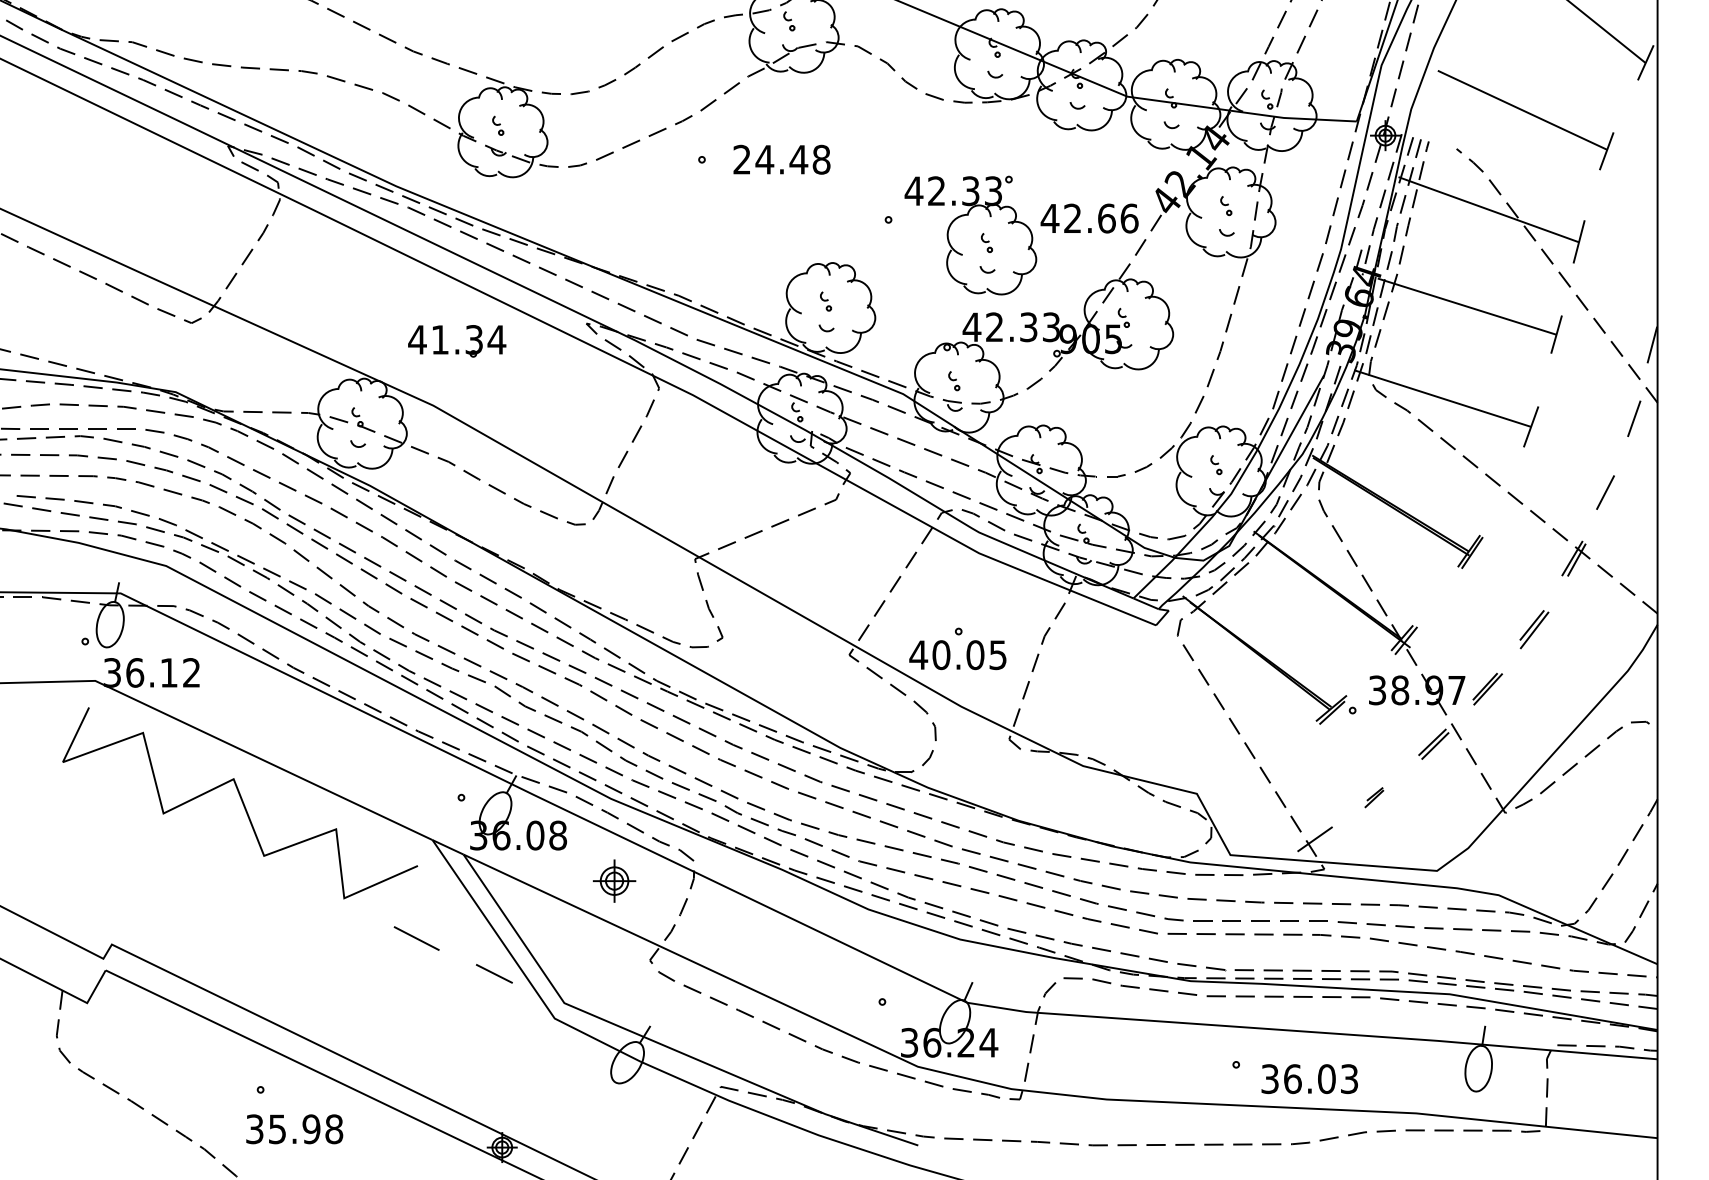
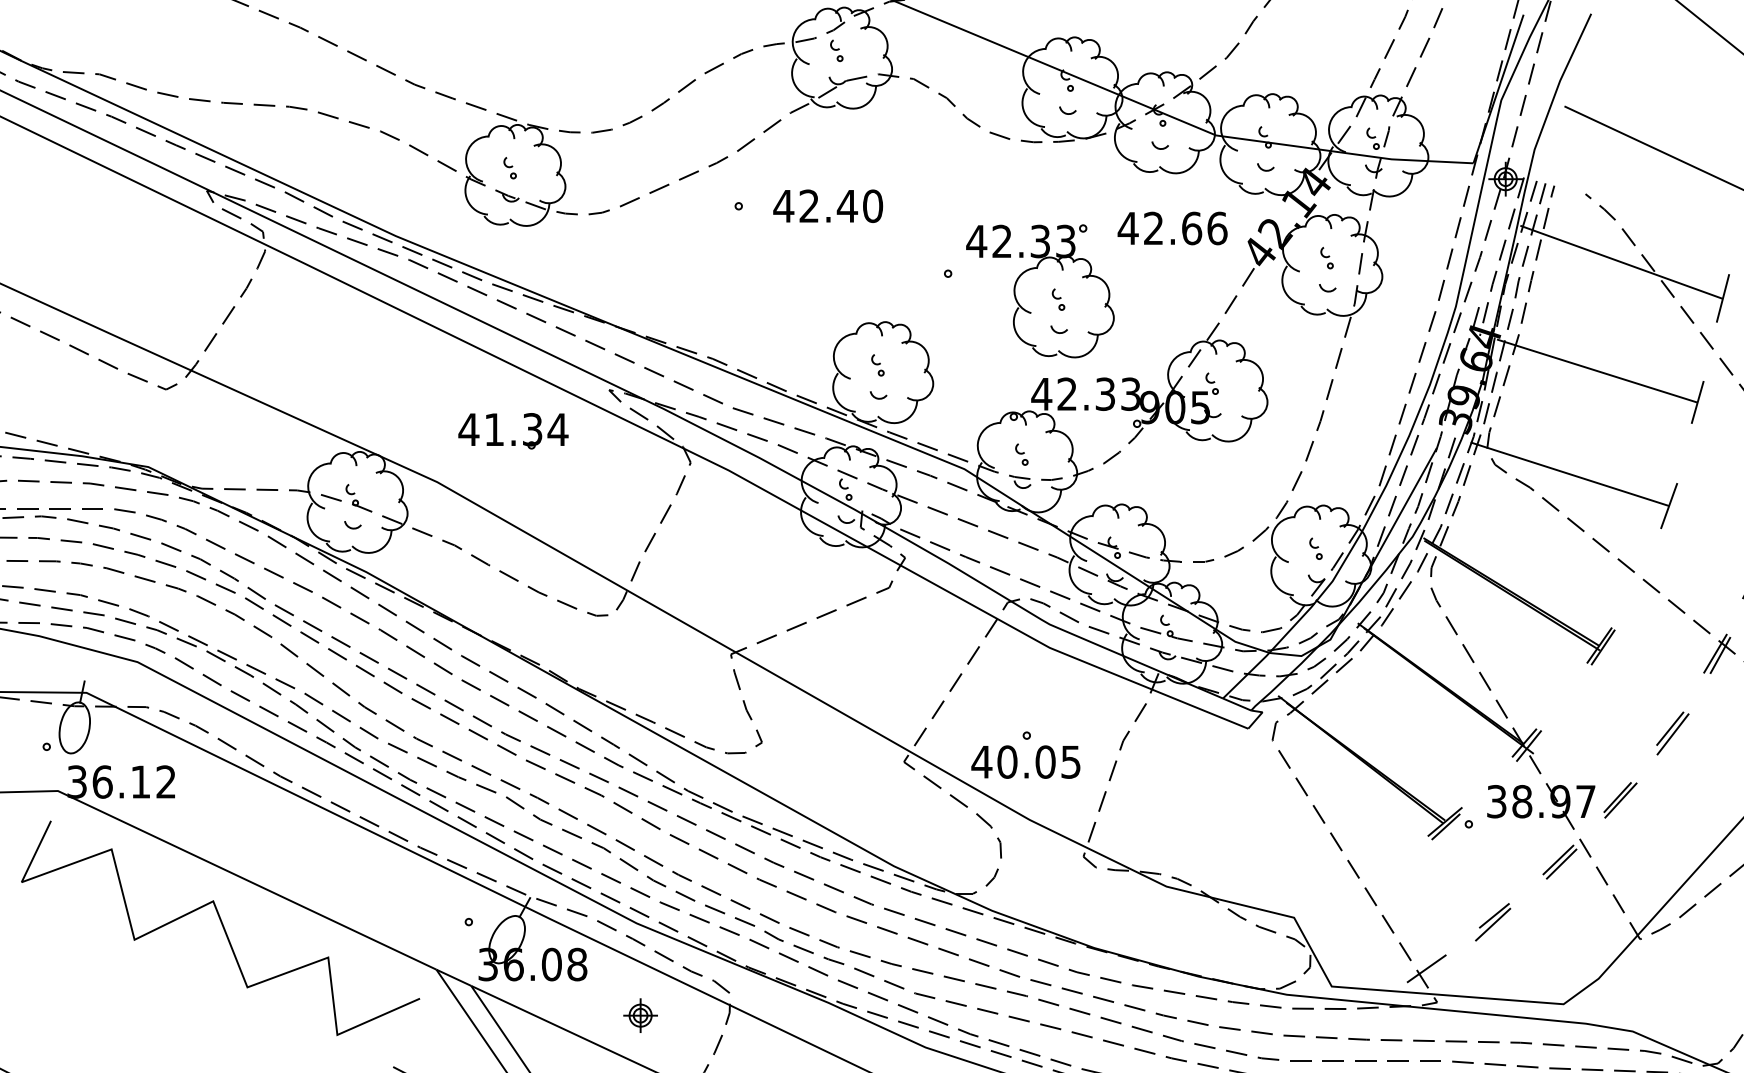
text: (781, 159) -> (827, 205), 24.48 -> 42.40
text: (1089, 218) -> (1172, 228), moved
part: (457, 349) -> (513, 440), moved
part: (1374, 797) -> (1493, 921), size x1.67
part: (614, 880) -> (640, 1014), size x0.71

